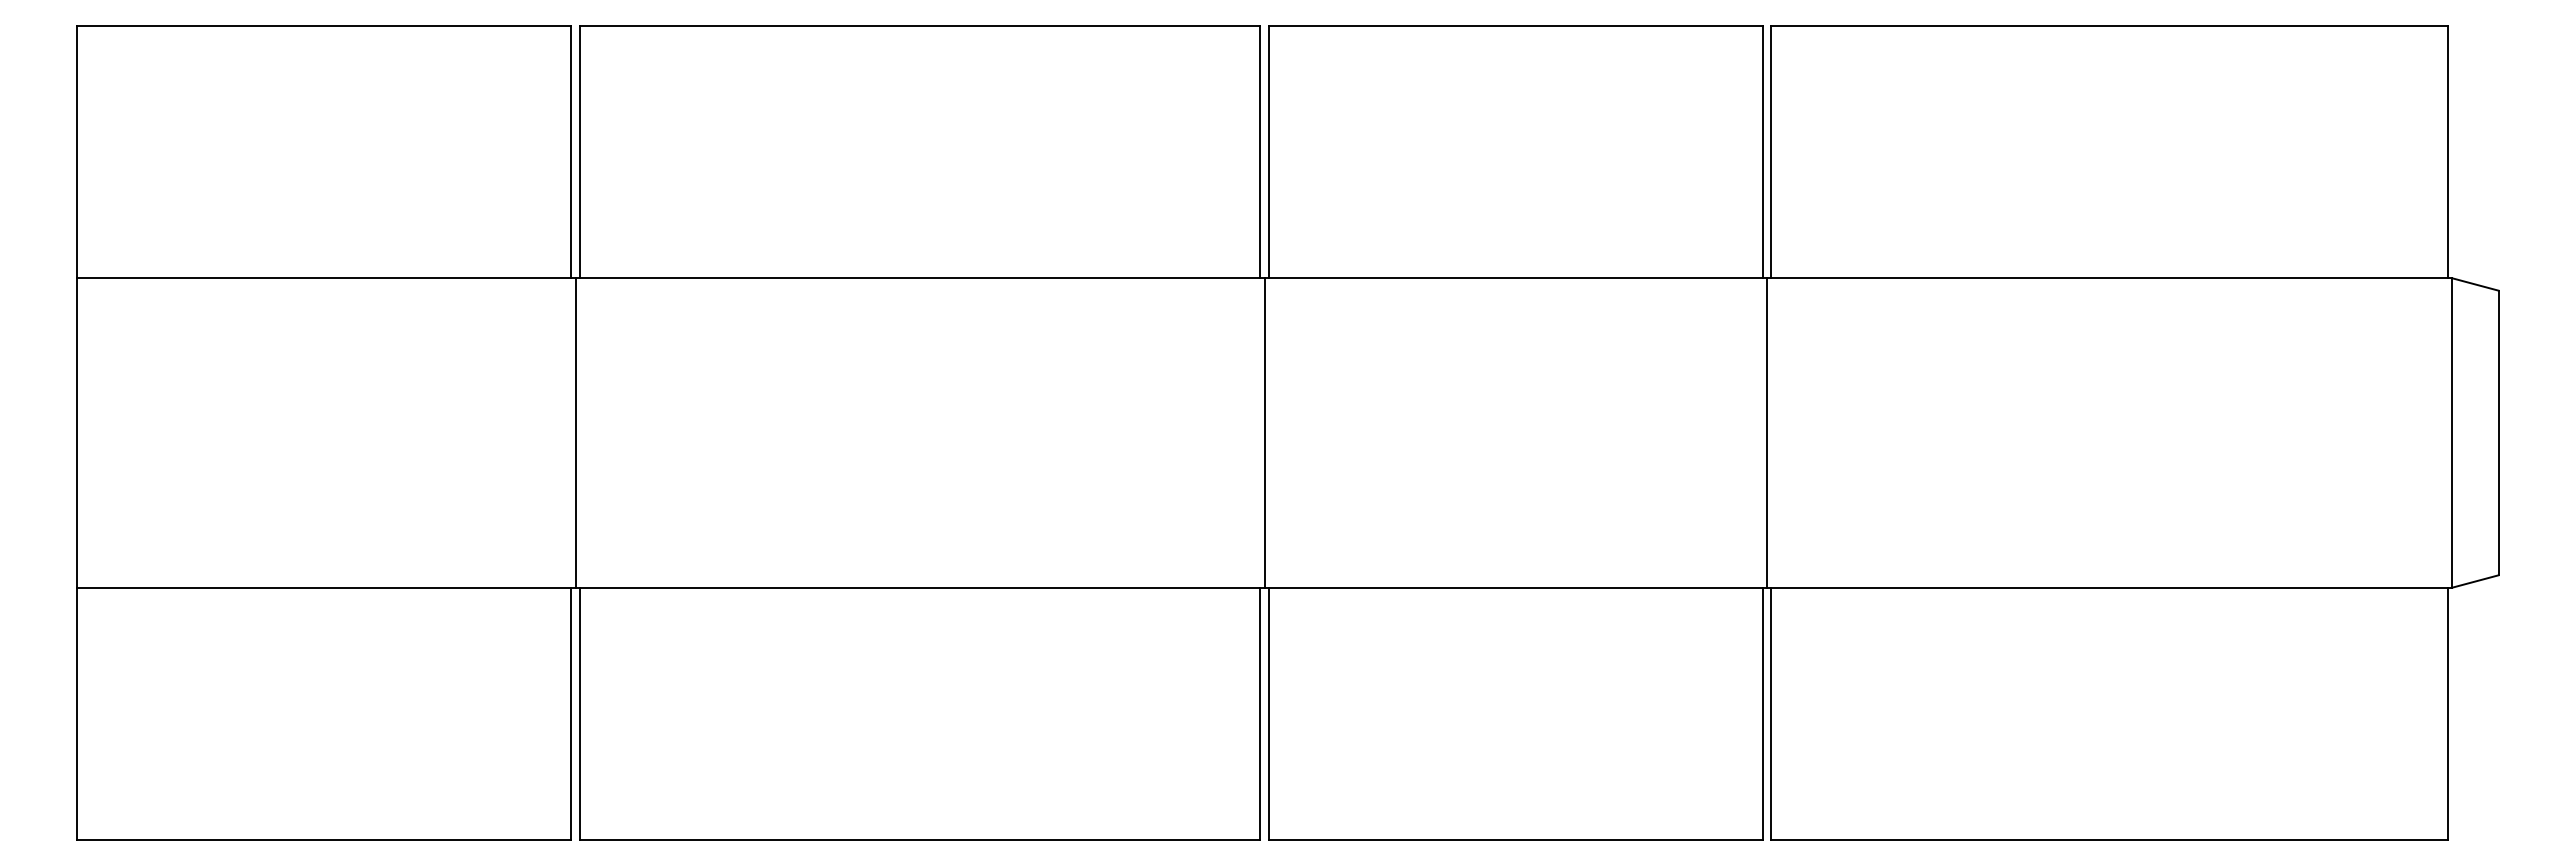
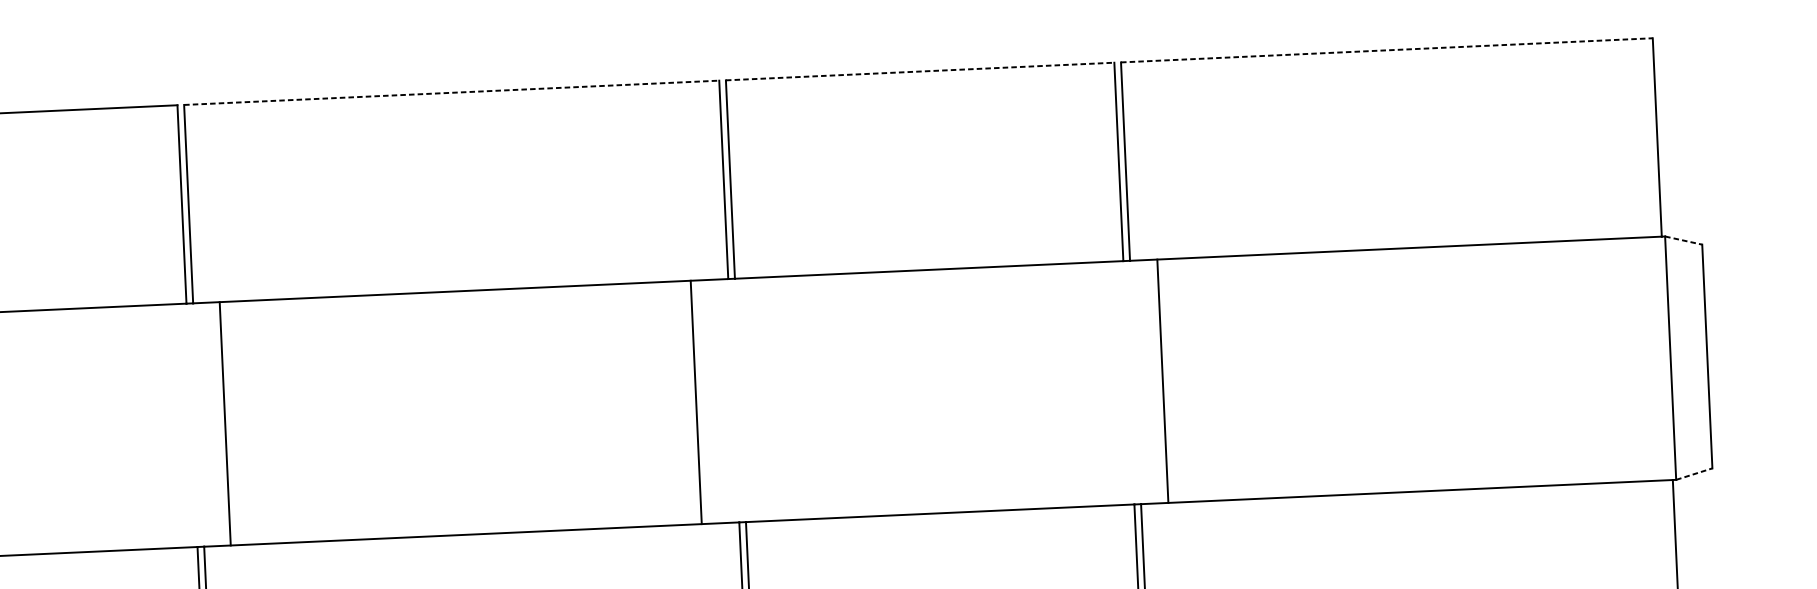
line: (920, 25) -> (452, 92), solid -> dashed
line: (1516, 25) -> (920, 71), solid -> dashed
line: (2110, 25) -> (1387, 50), solid -> dashed
line: (2475, 284) -> (1683, 240), solid -> dashed
line: (575, 432) -> (225, 423), moved
line: (1264, 432) -> (696, 402), moved
line: (1767, 432) -> (1163, 380), moved
line: (2475, 581) -> (1694, 474), solid -> dashed

